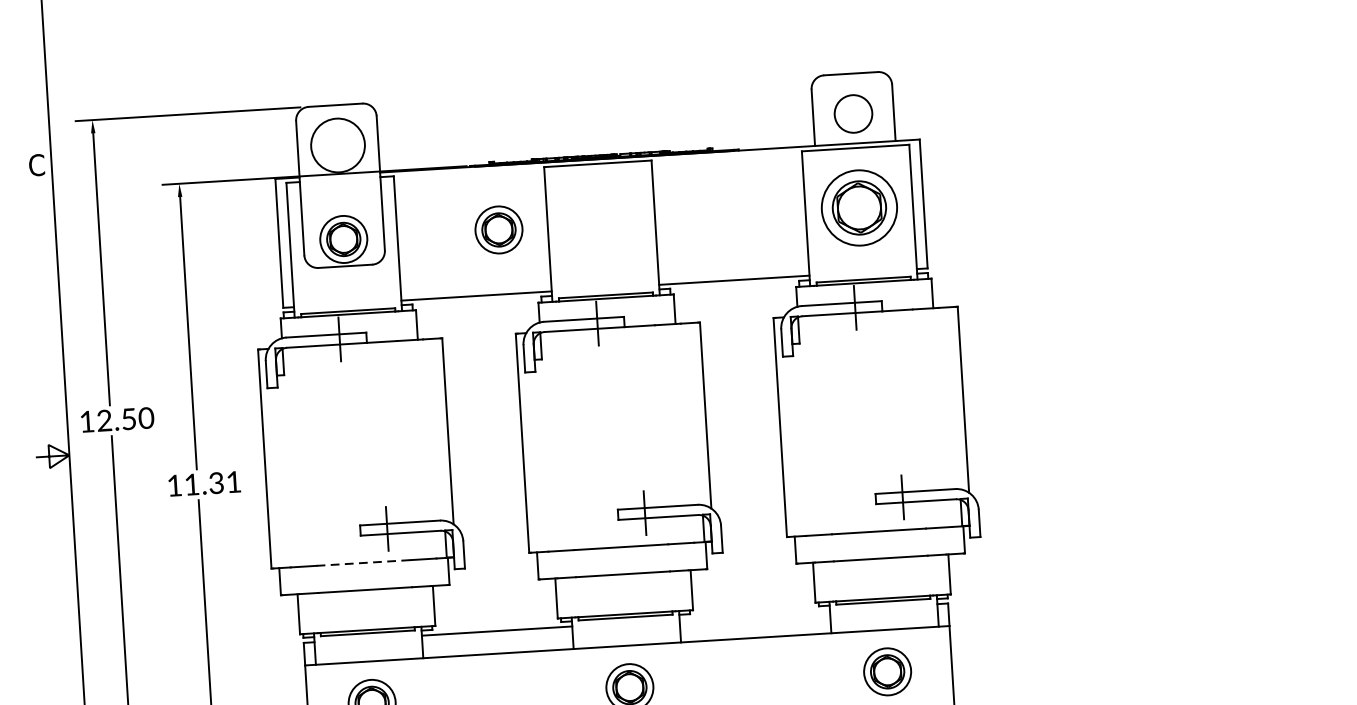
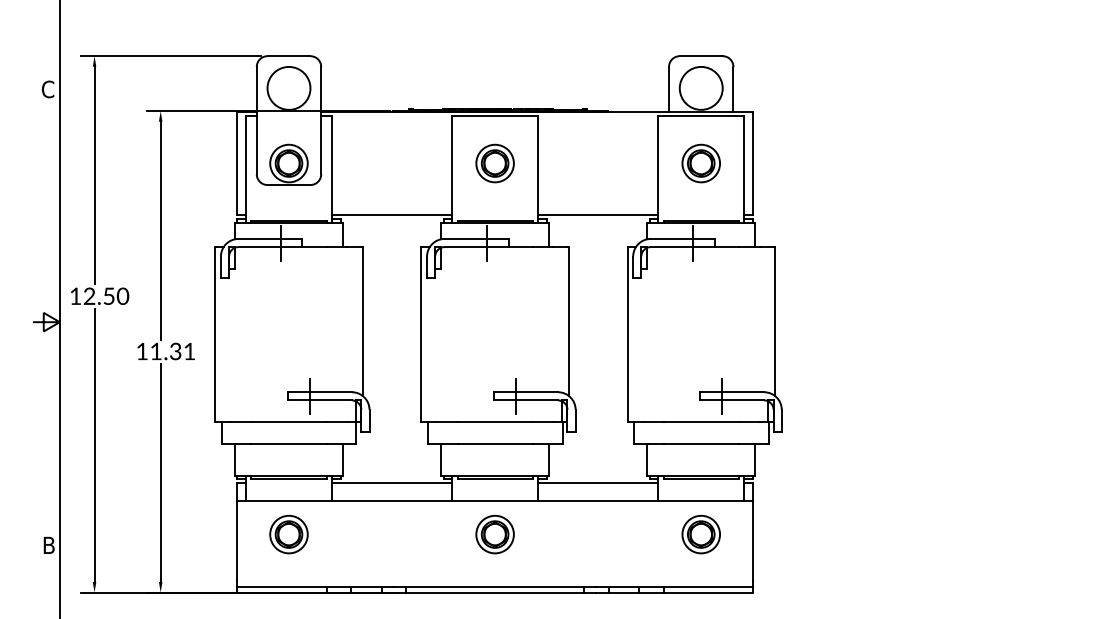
circle: (852, 112) -> (700, 87), size x1.43
part: (858, 207) -> (700, 163), size x0.62
part: (498, 229) -> (494, 163), moved
line: (364, 563) -> (289, 422), dashed -> solid
line: (755, 615) -> (598, 483), added

